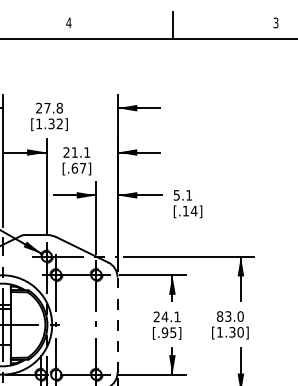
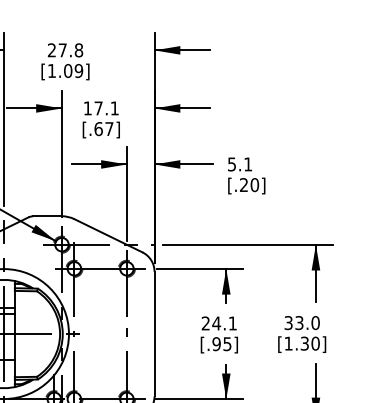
text: (55, 123) -> (73, 70), [1.32] -> [1.09]
text: (70, 152) -> (92, 108), 21.1 -> 17.1
text: (189, 210) -> (248, 184), [.14] -> [.20]
text: (220, 316) -> (289, 322), 83.0 -> 33.0
line: (117, 324) -> (154, 333), dashed -> solid

